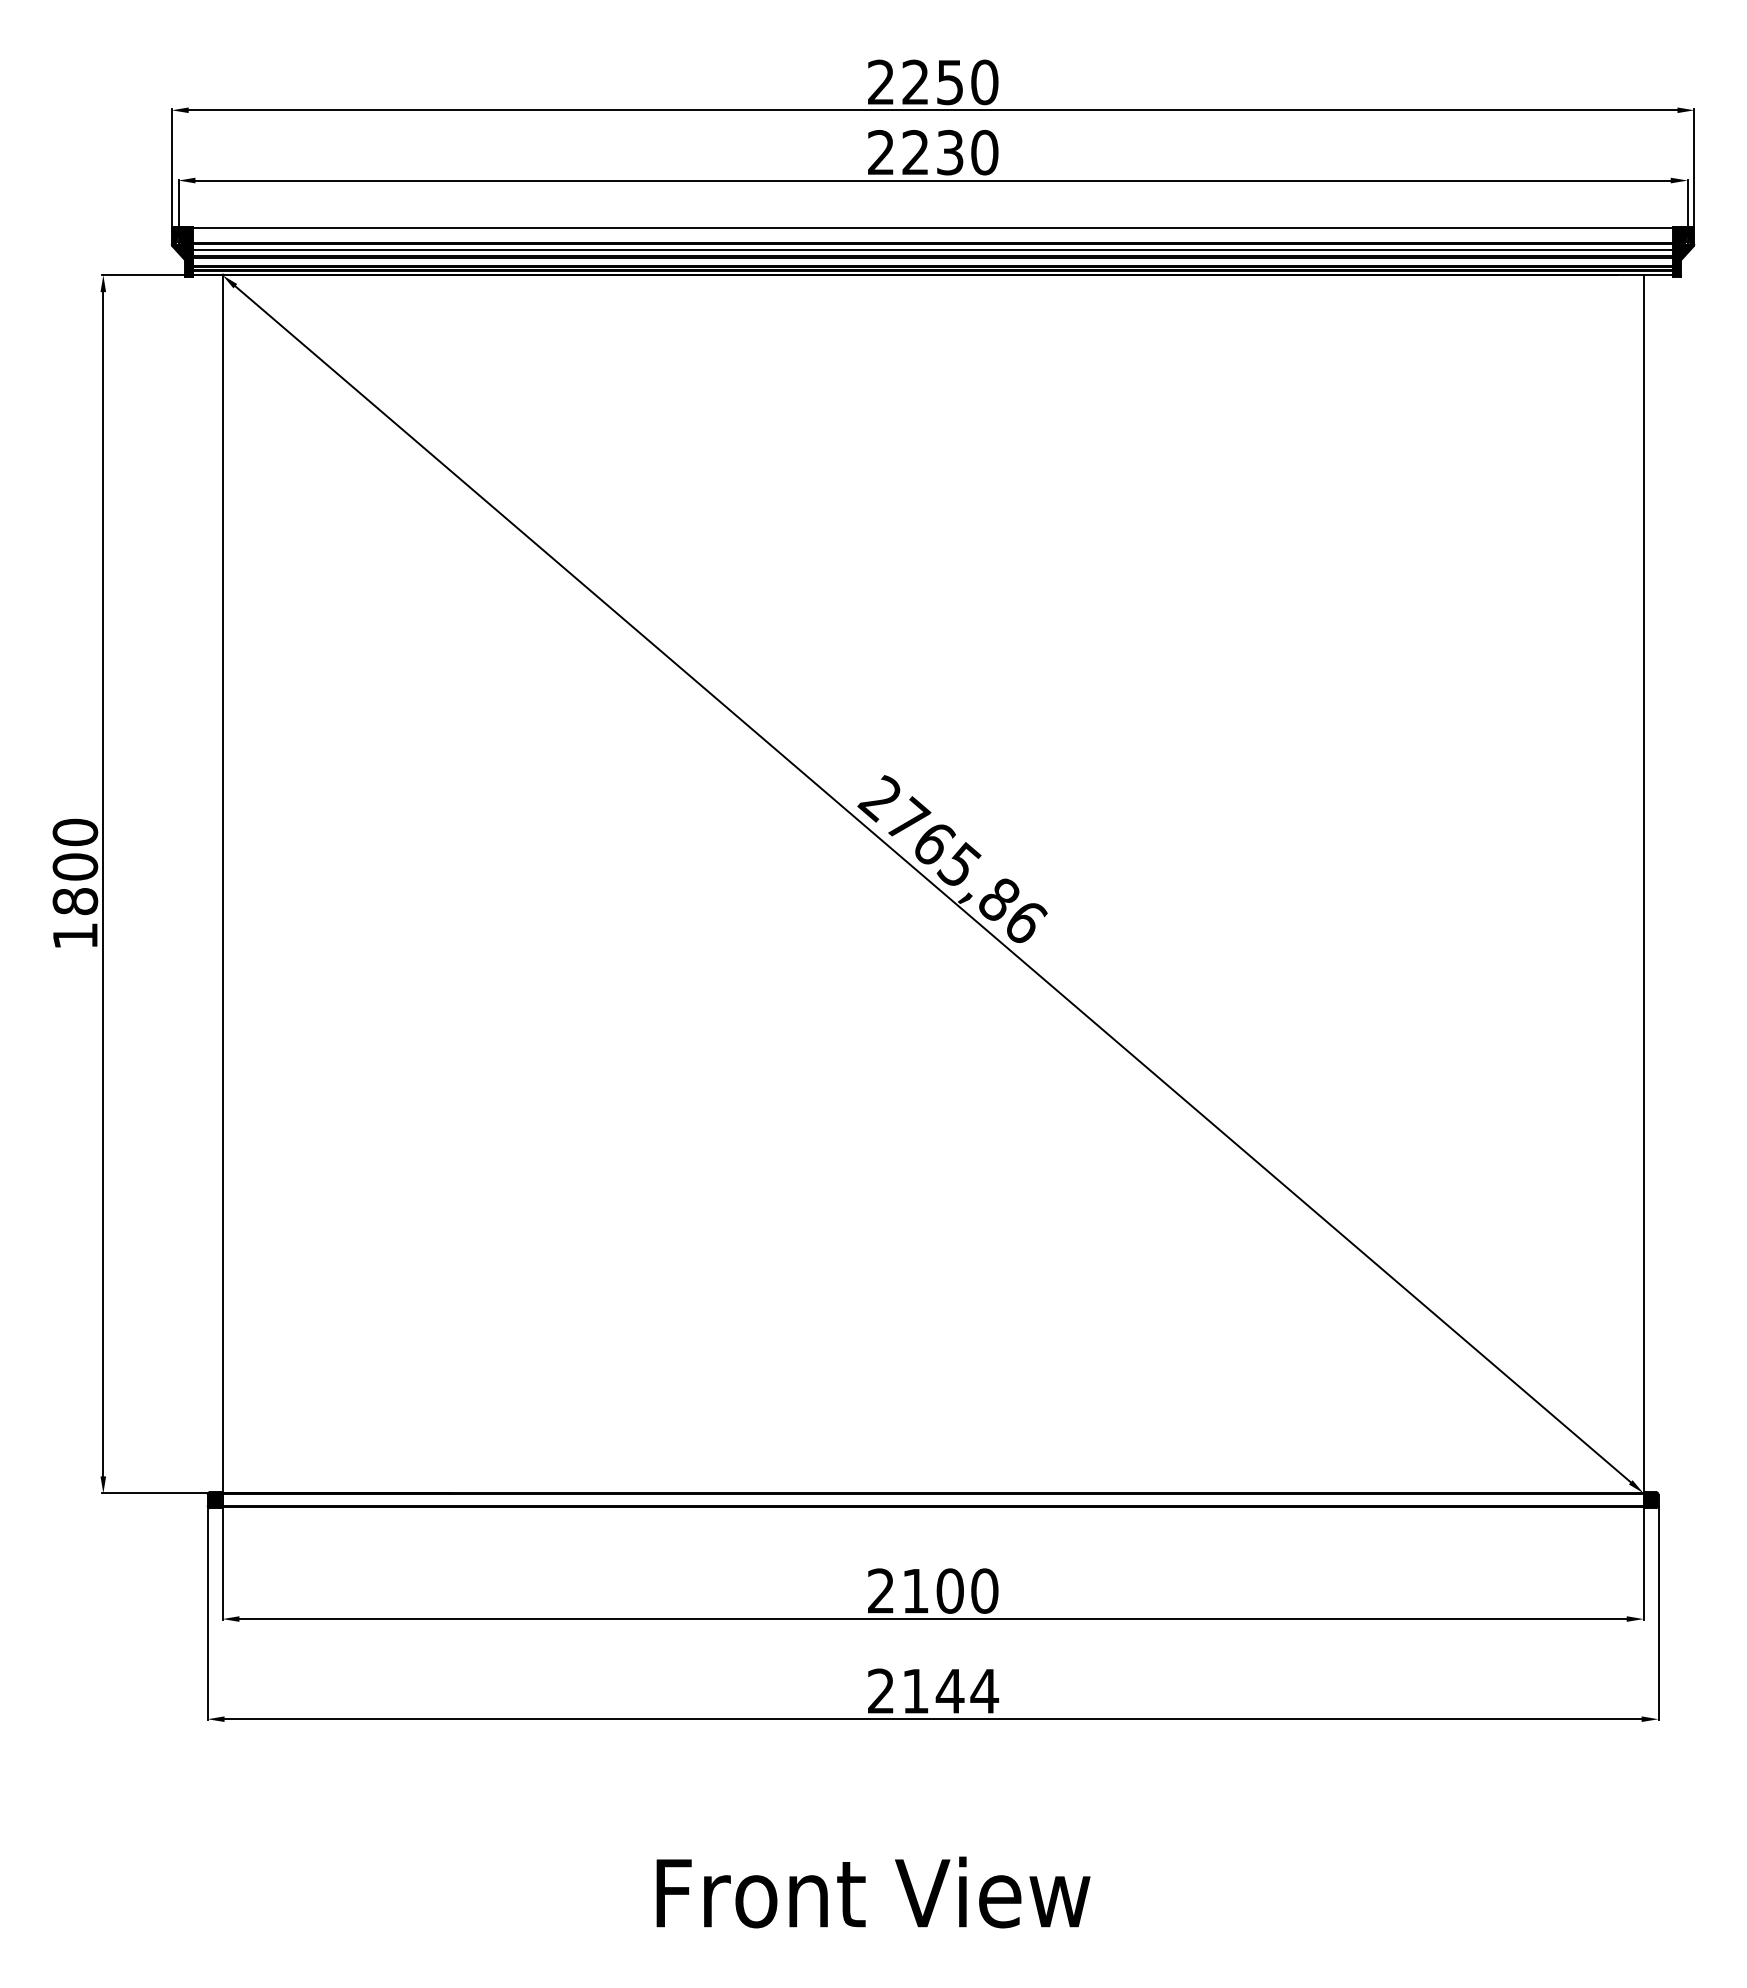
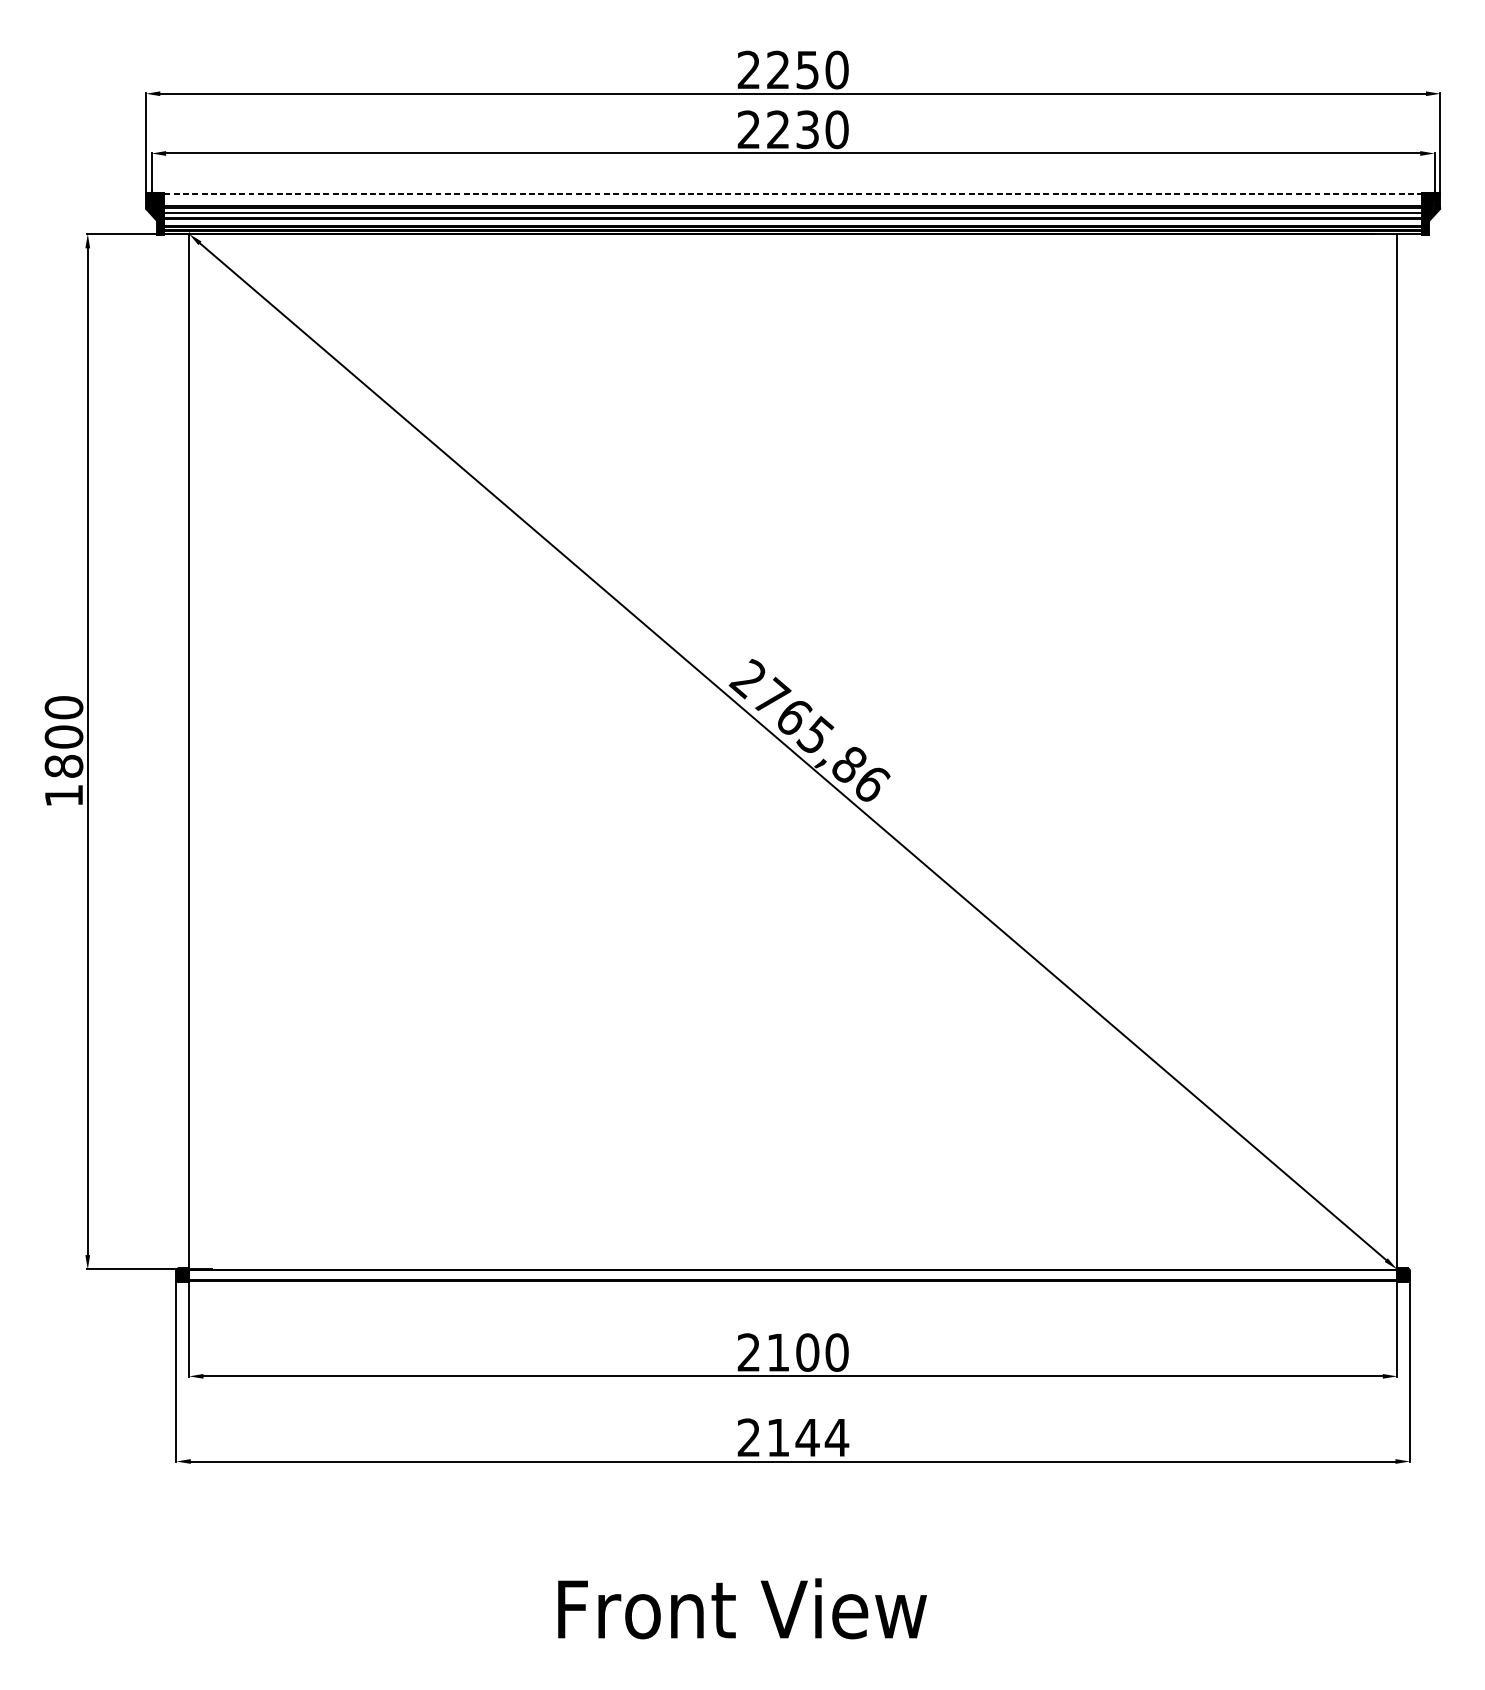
line: (933, 227) -> (793, 193), solid -> dashed

